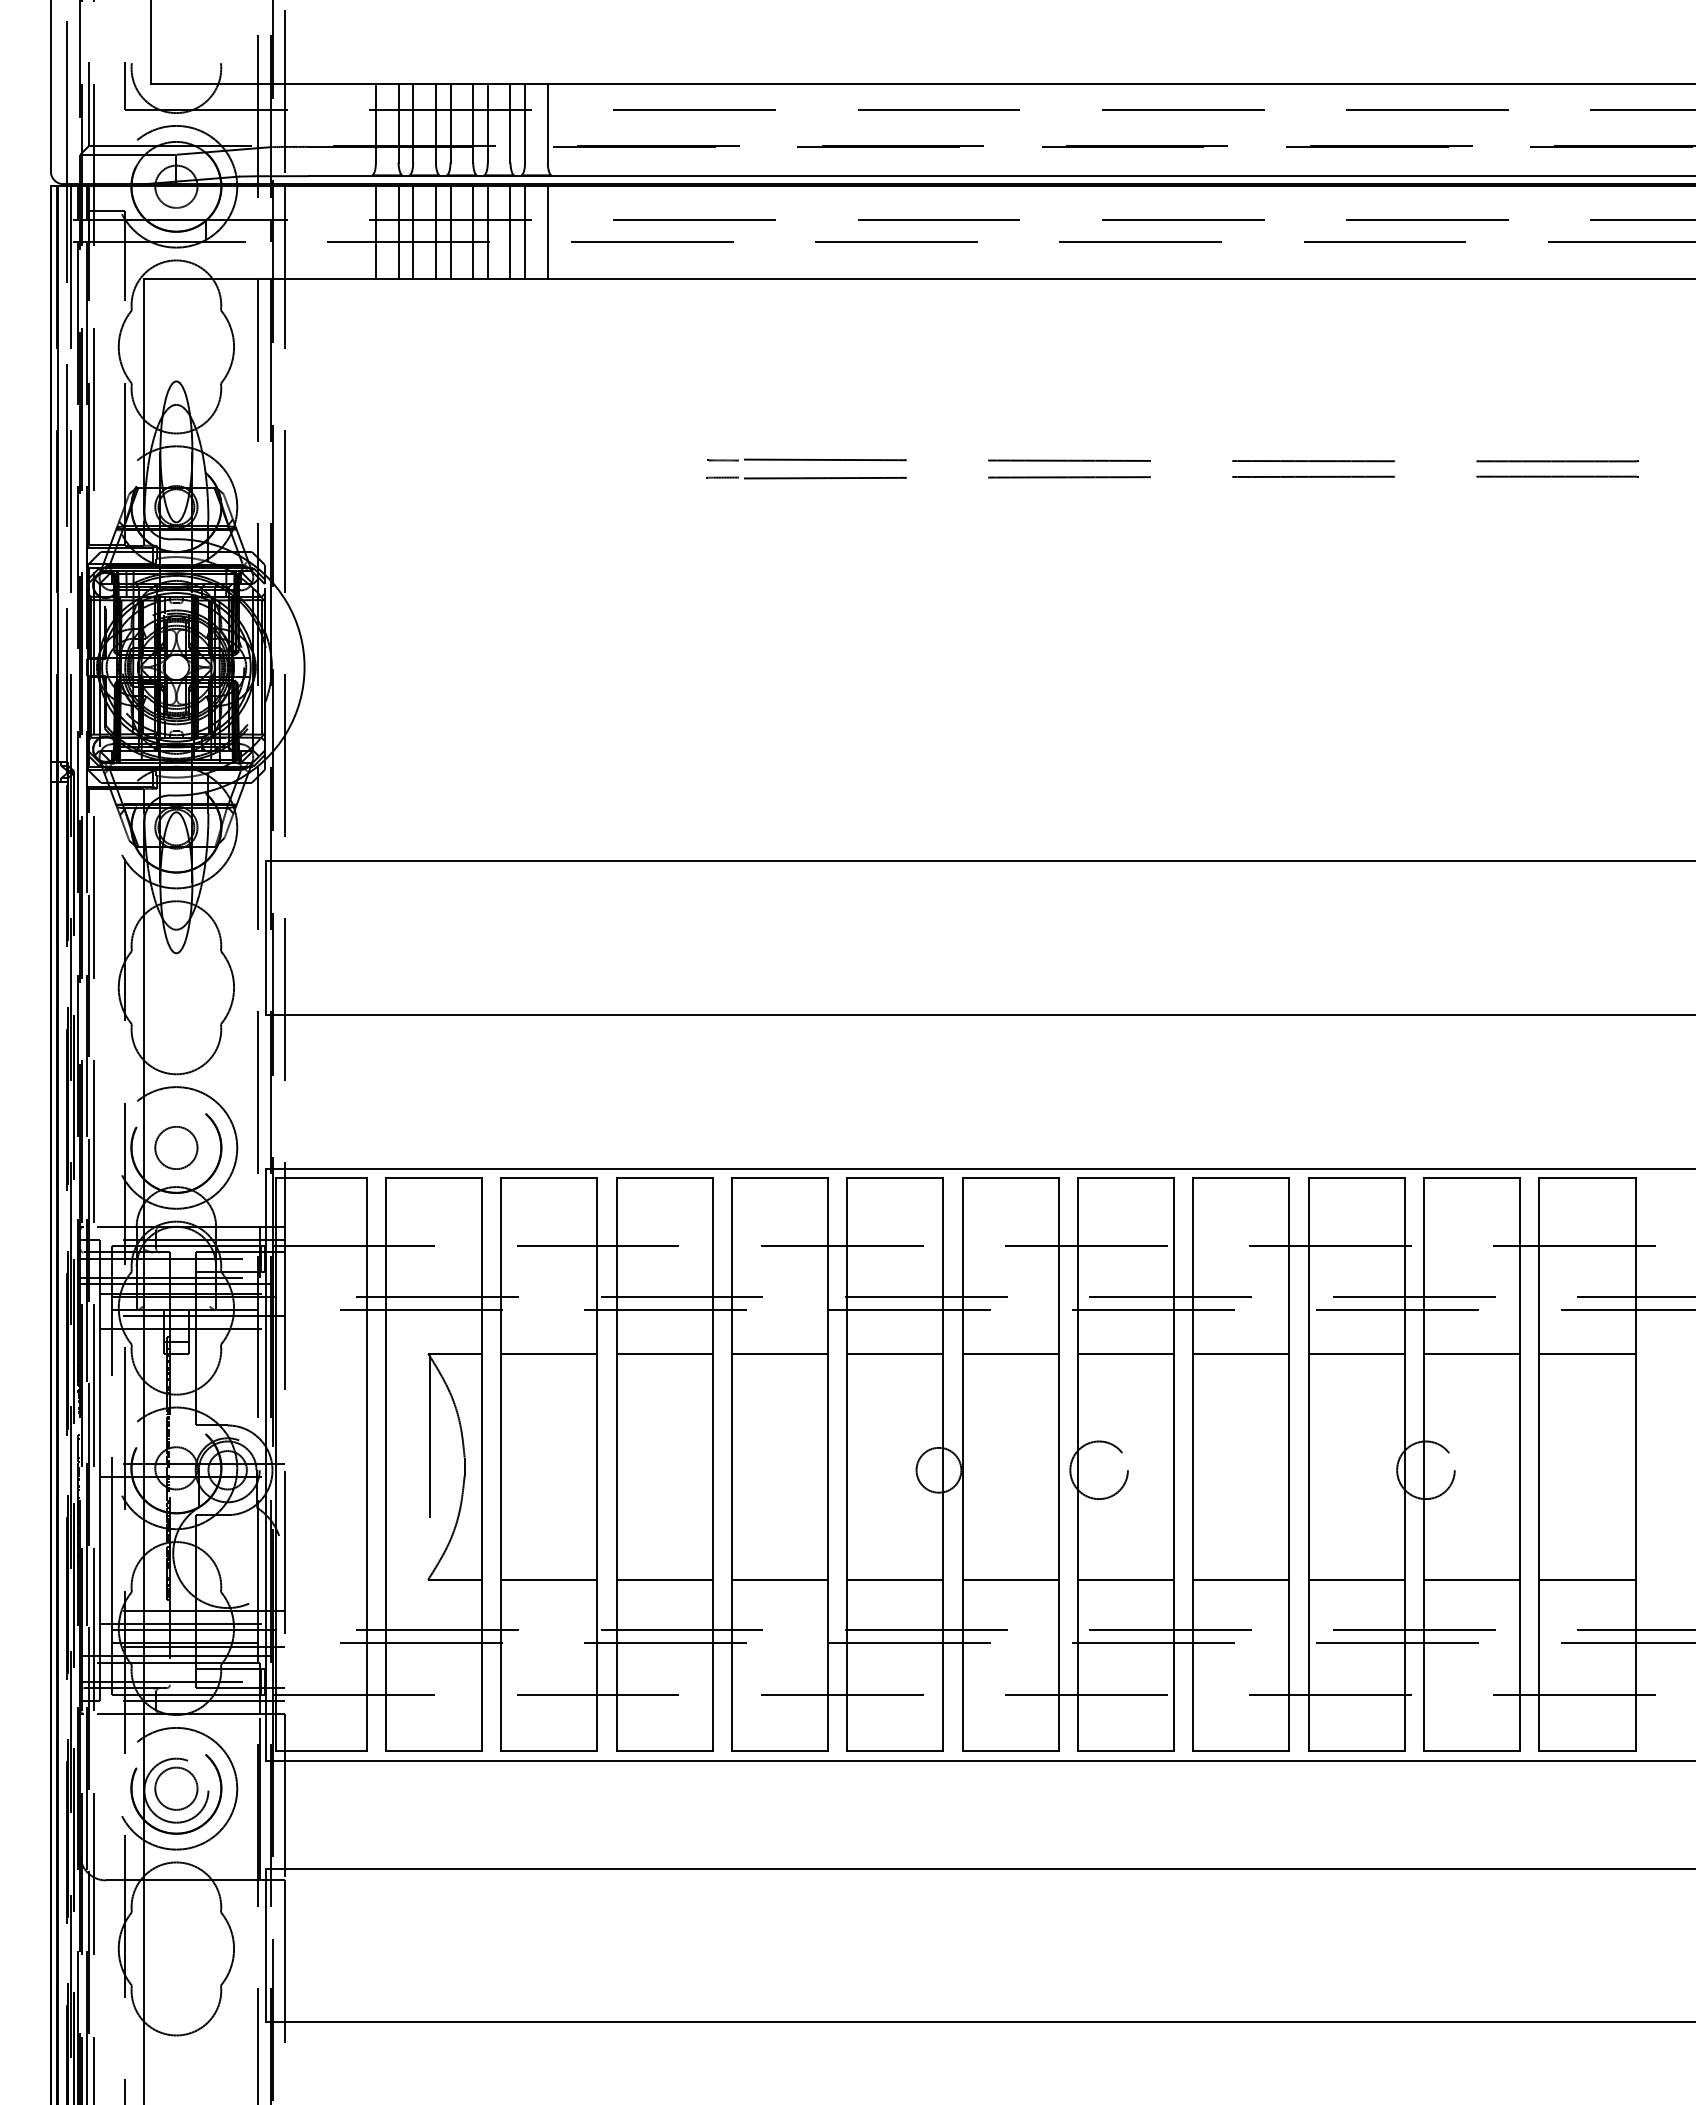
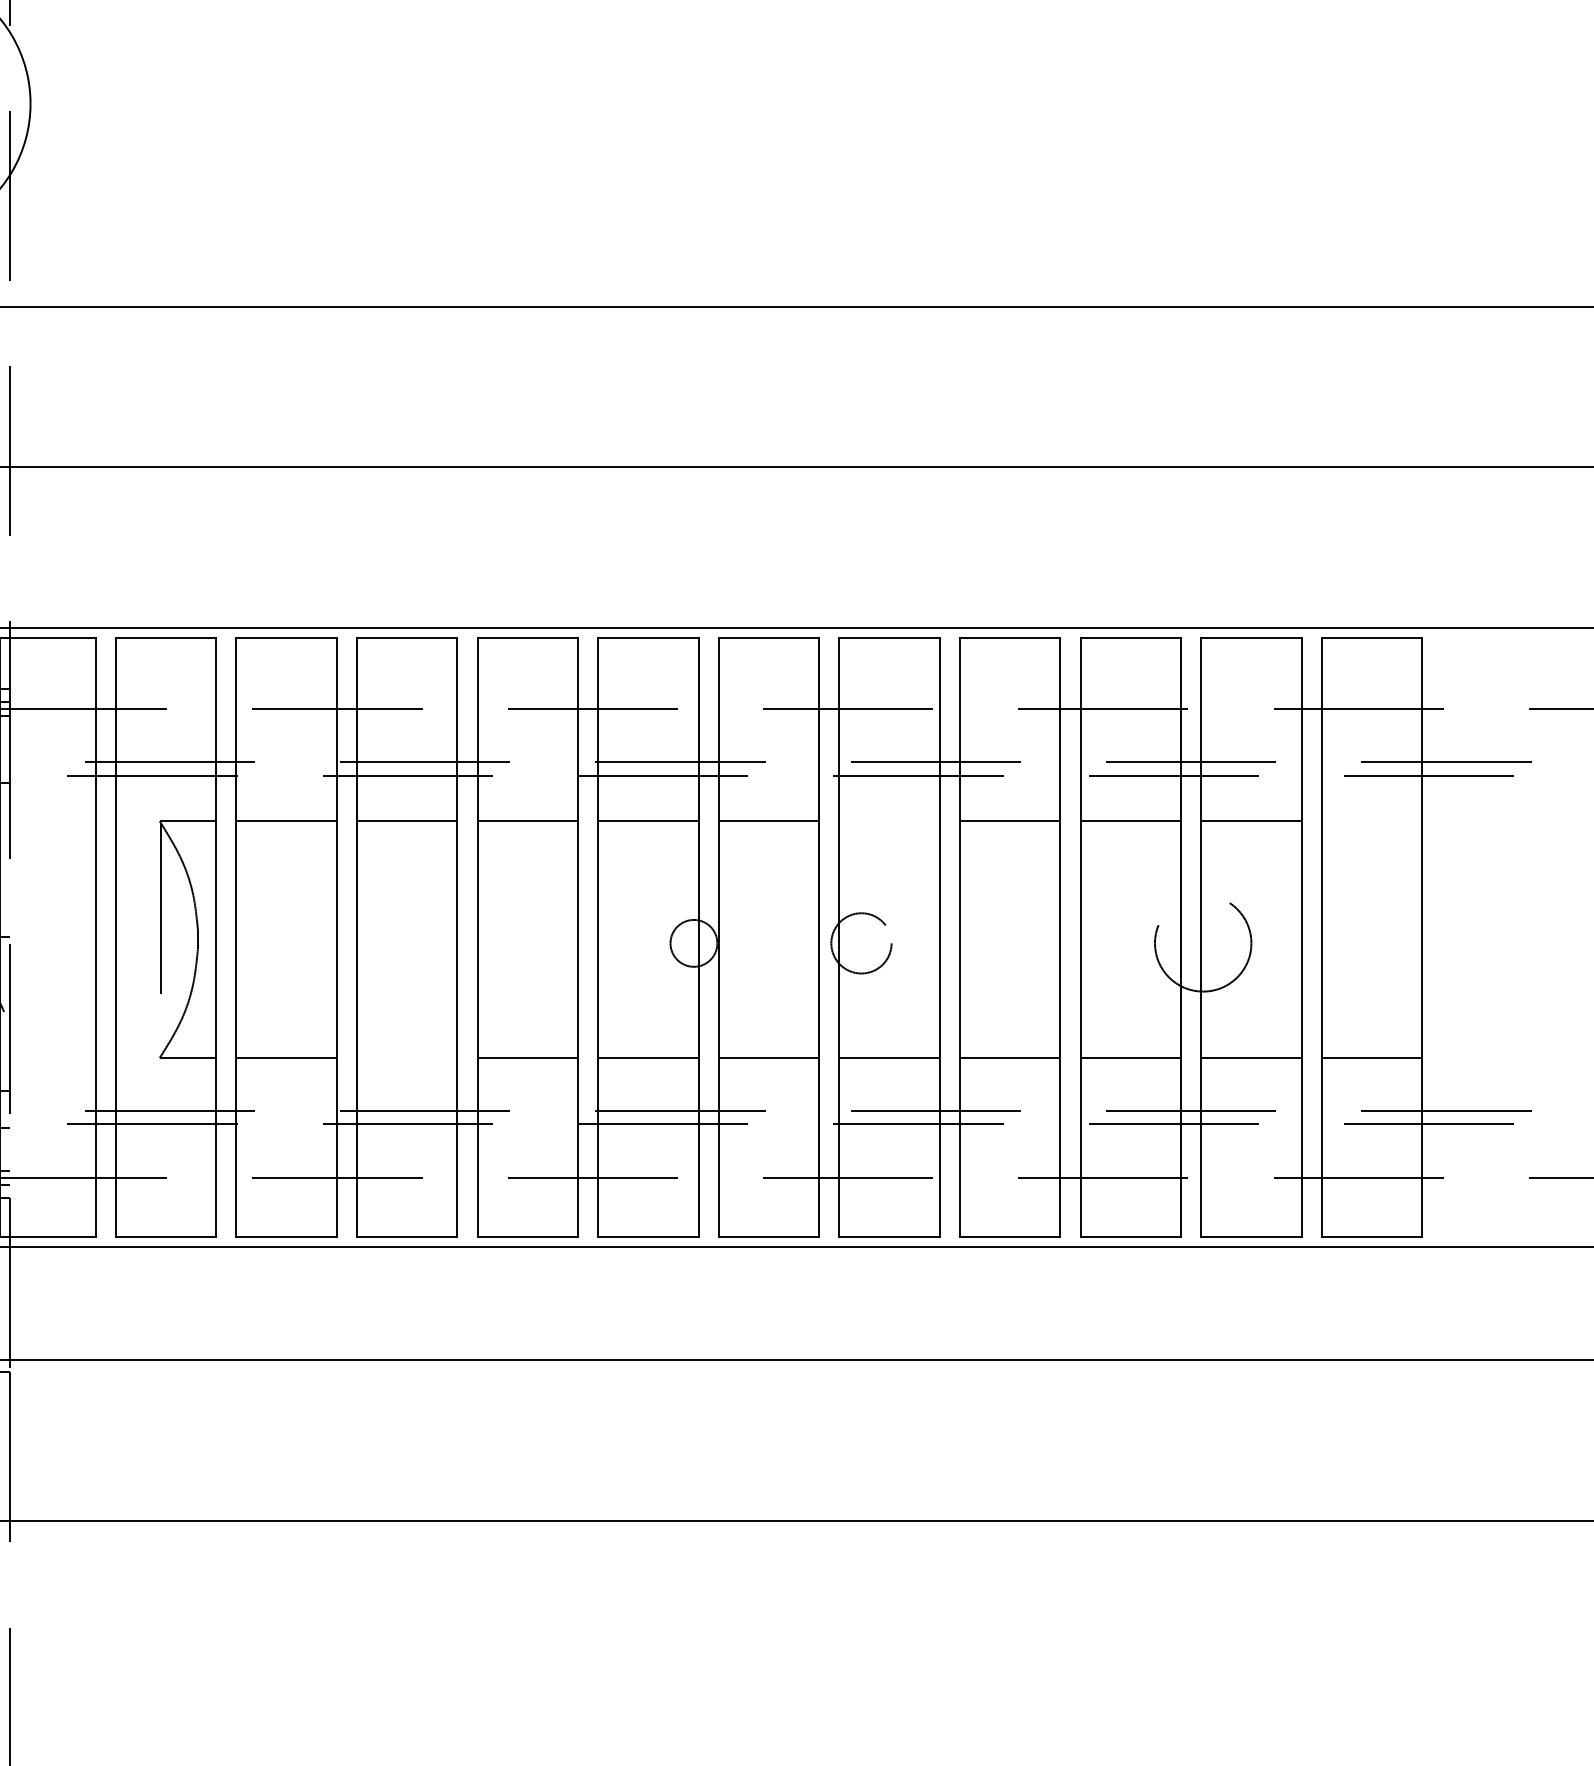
line: (1126, 1353) -> (890, 821), removed
line: (1587, 1353) -> (1372, 821), removed
circle: (1425, 1470) -> (1202, 943), size x1.6
line: (664, 1579) -> (406, 1057), removed

